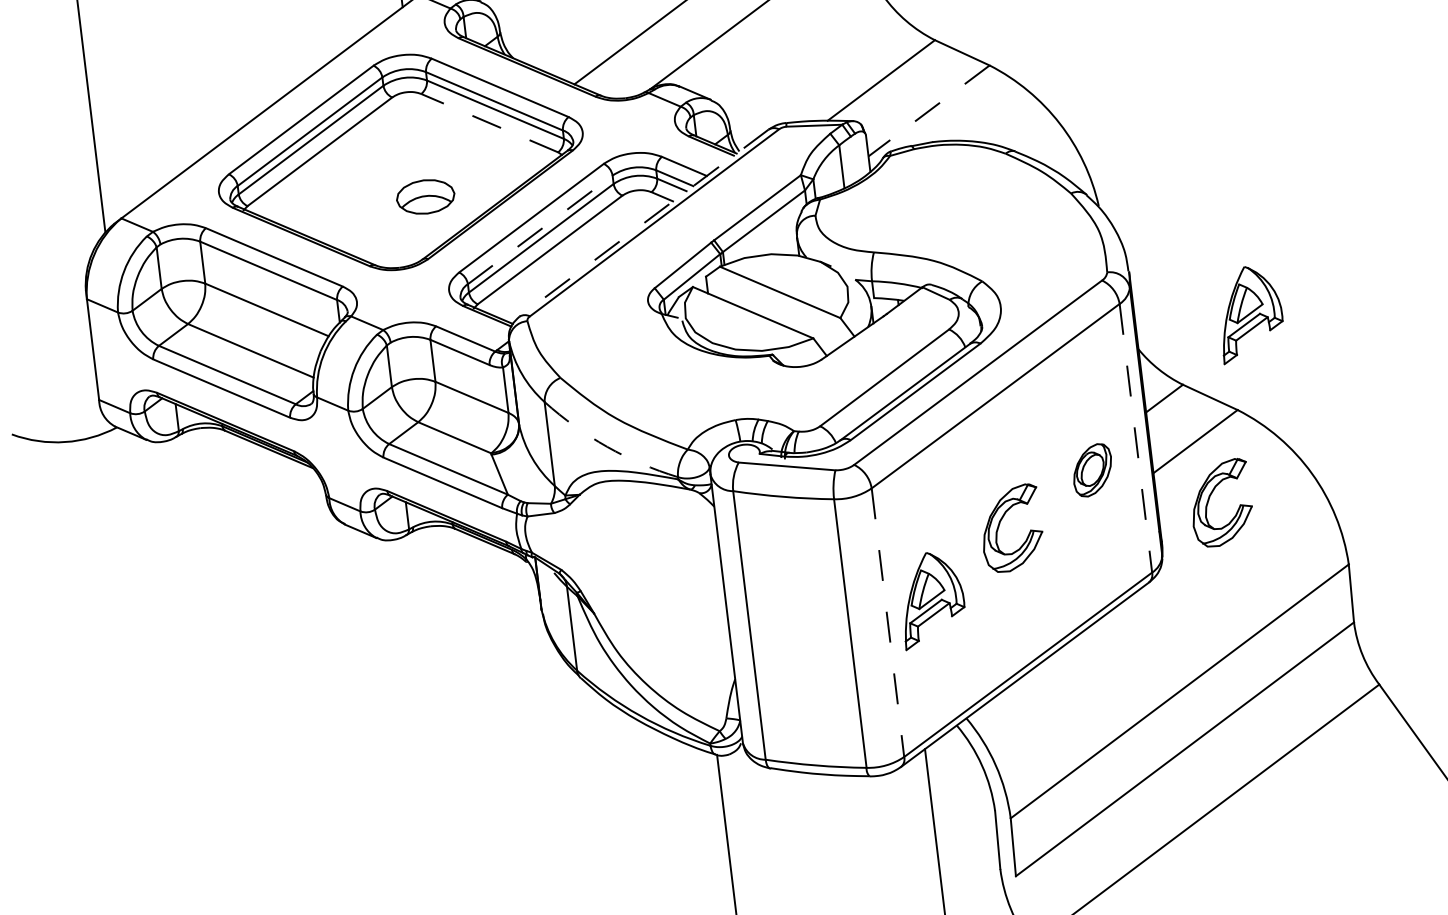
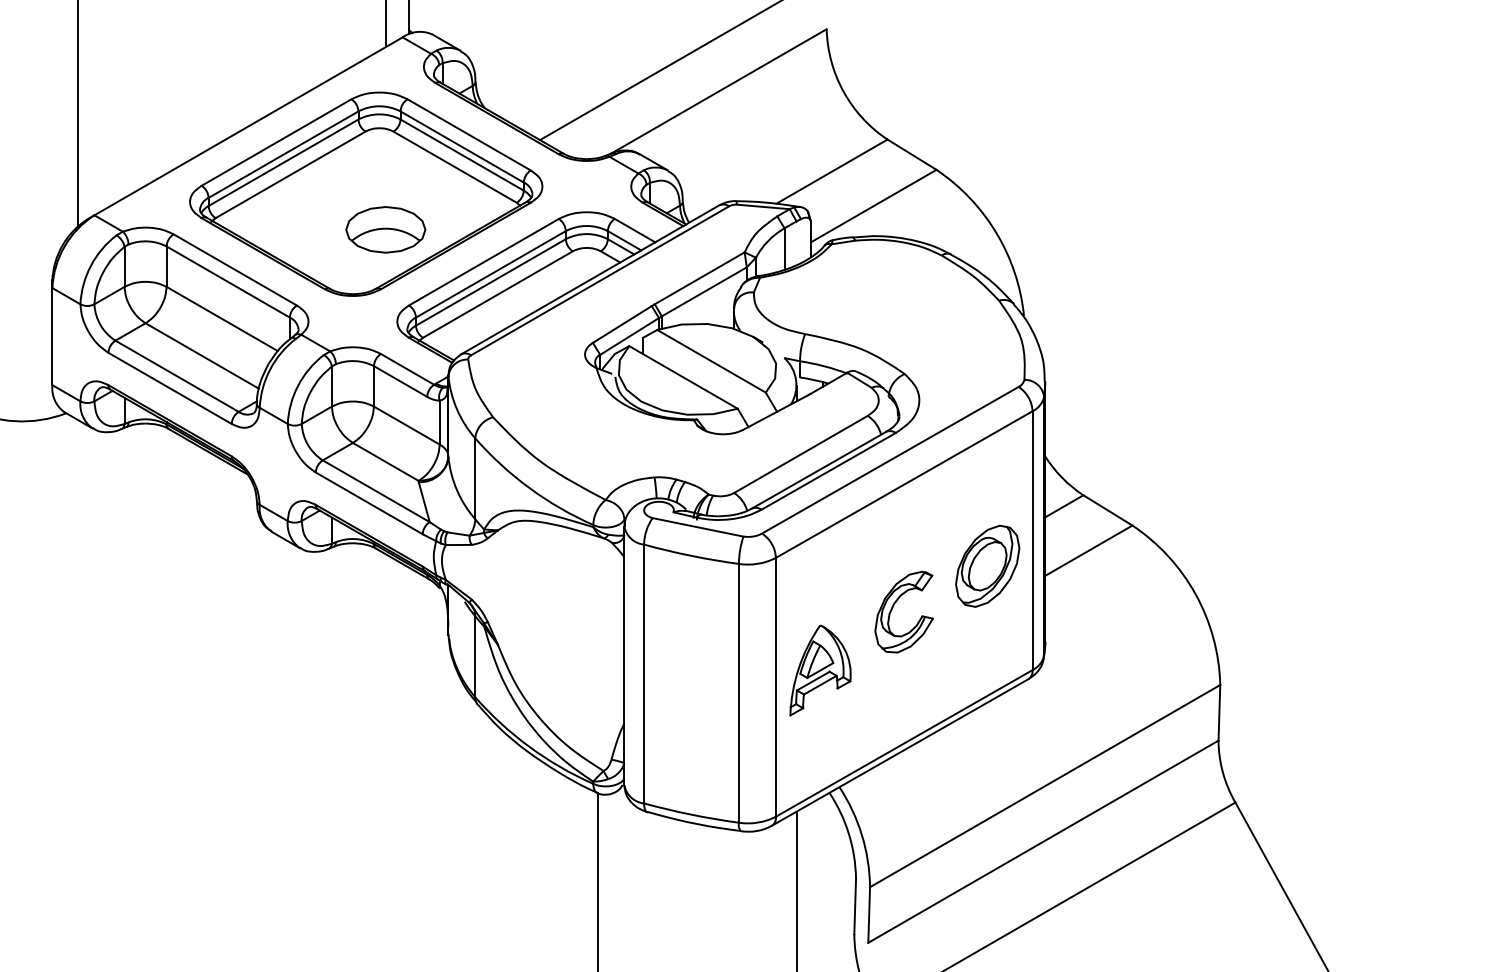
line: (928, 111) -> (873, 206), dashed -> solid
line: (488, 122) -> (454, 166), dashed -> solid
part: (425, 196) -> (385, 229), size x1.43
line: (644, 222) -> (590, 279), dashed -> solid
line: (539, 230) -> (490, 274), dashed -> solid
part: (1250, 313) -> (1155, 435), removed
line: (1135, 439) -> (1032, 541), dashed -> solid
arc: (607, 447) -> (529, 488), dashed -> solid
part: (1092, 469) -> (987, 565), size x1.67
part: (1209, 499) -> (1095, 607), removed
line: (887, 622) -> (775, 687), dashed -> solid

